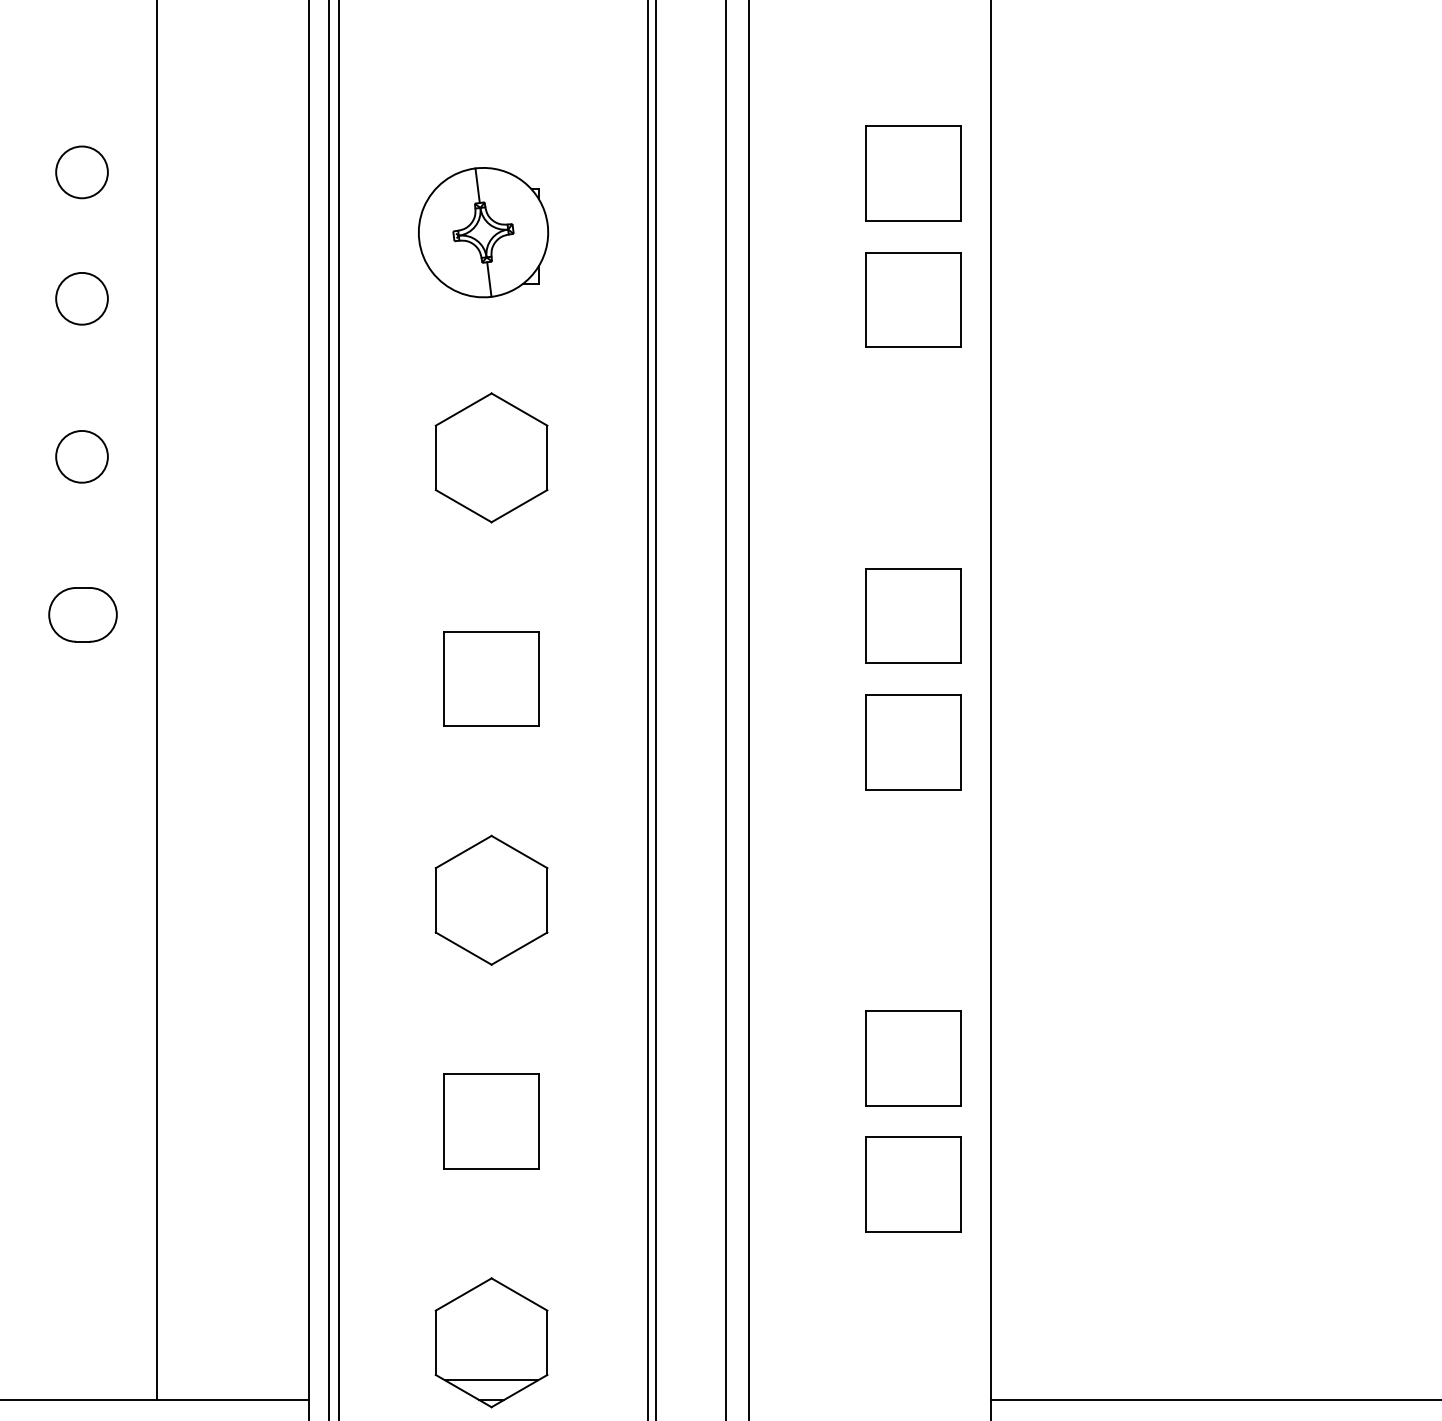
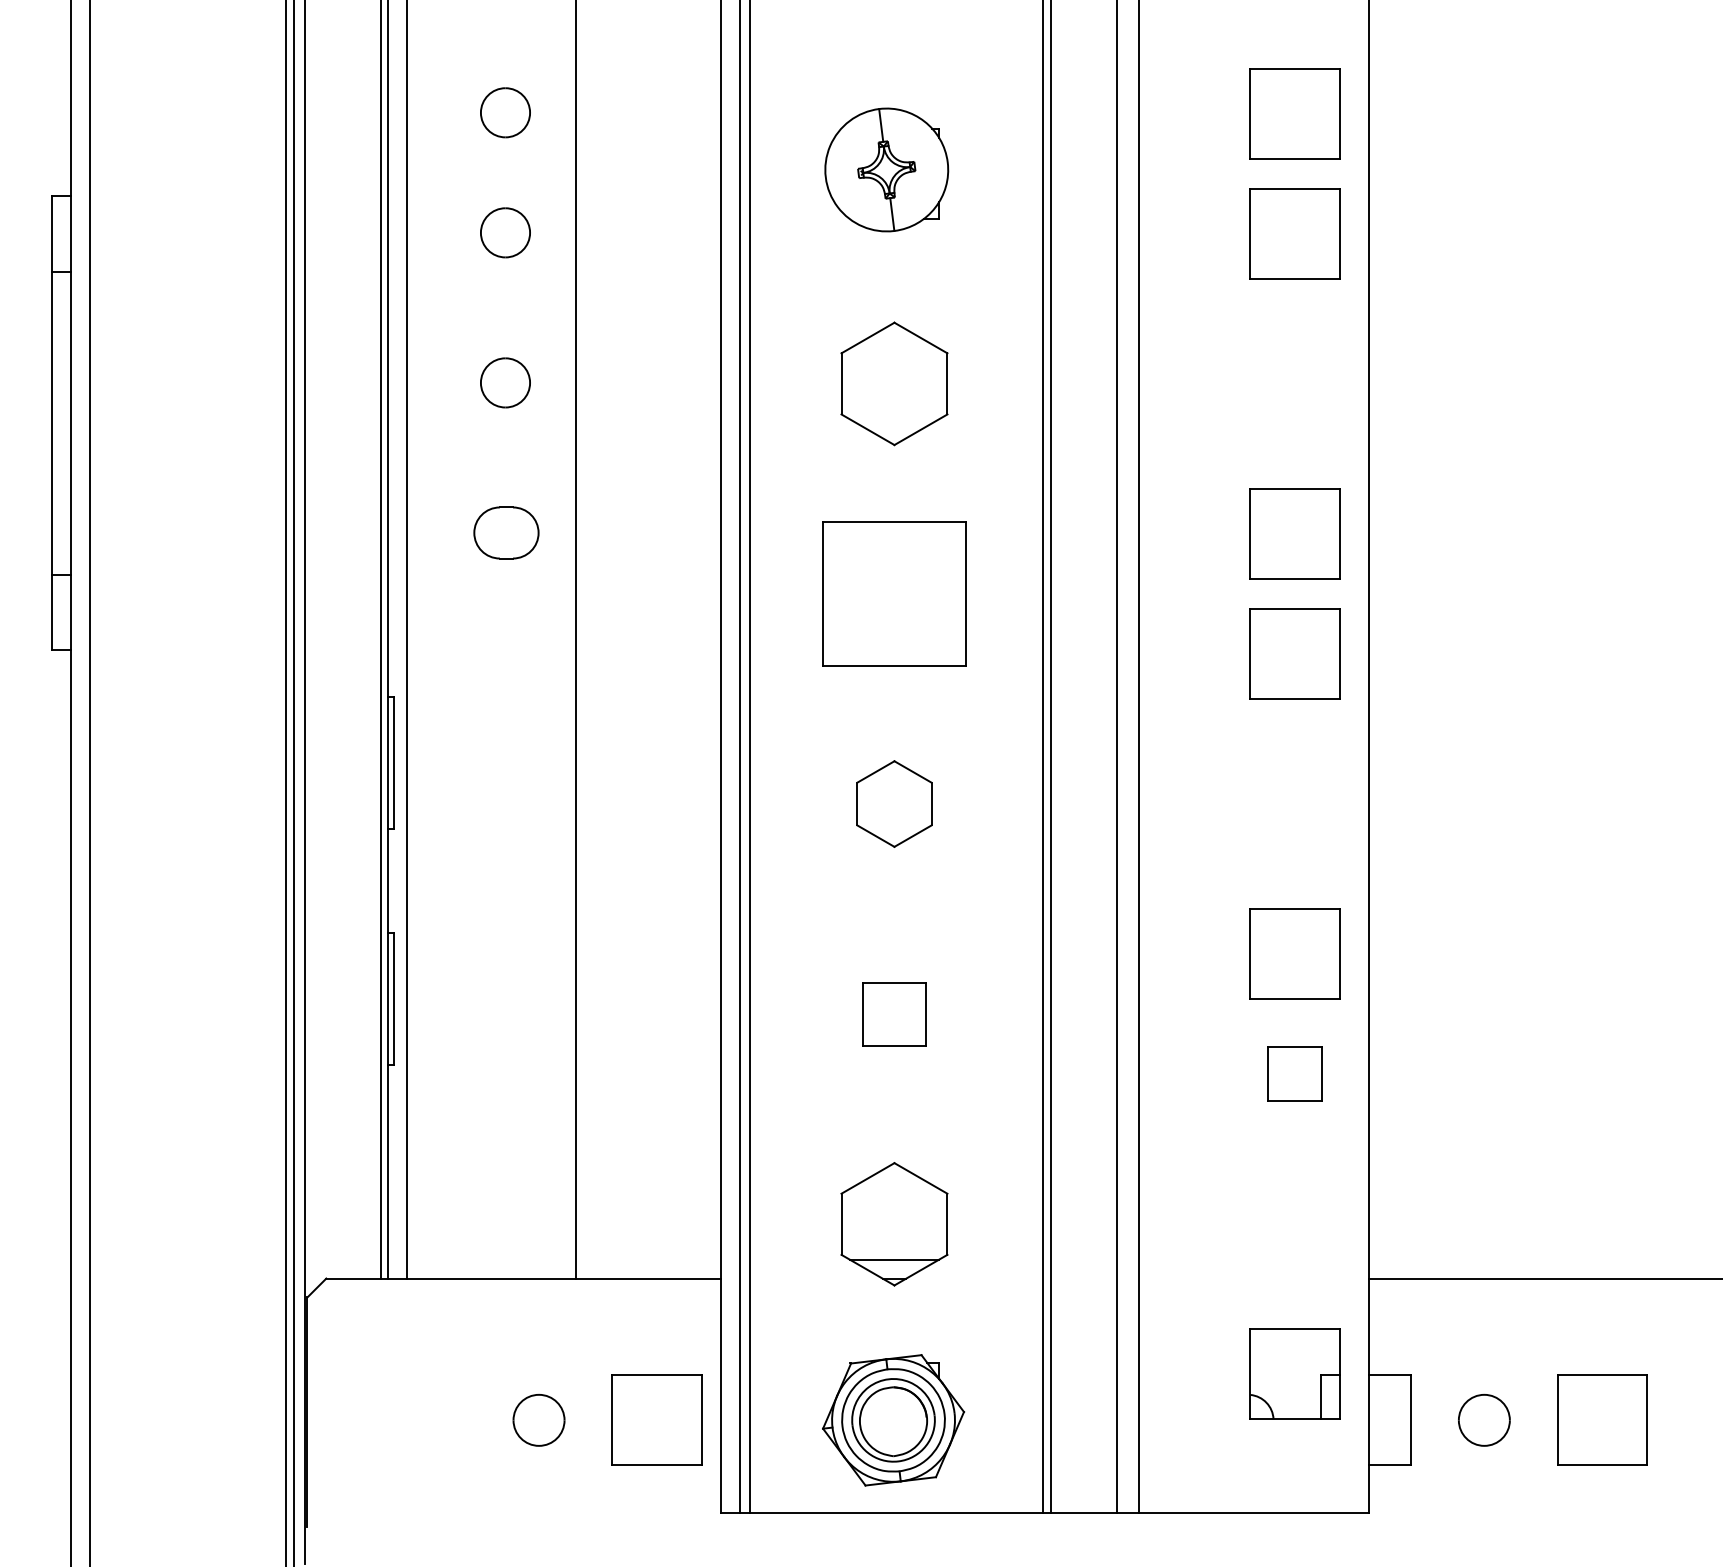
part: (491, 678) -> (894, 593), size x1.6
part: (491, 899) -> (894, 803), size x0.7
part: (491, 1120) -> (894, 1013), size x0.7
part: (912, 1184) -> (1294, 1073), size x0.6

